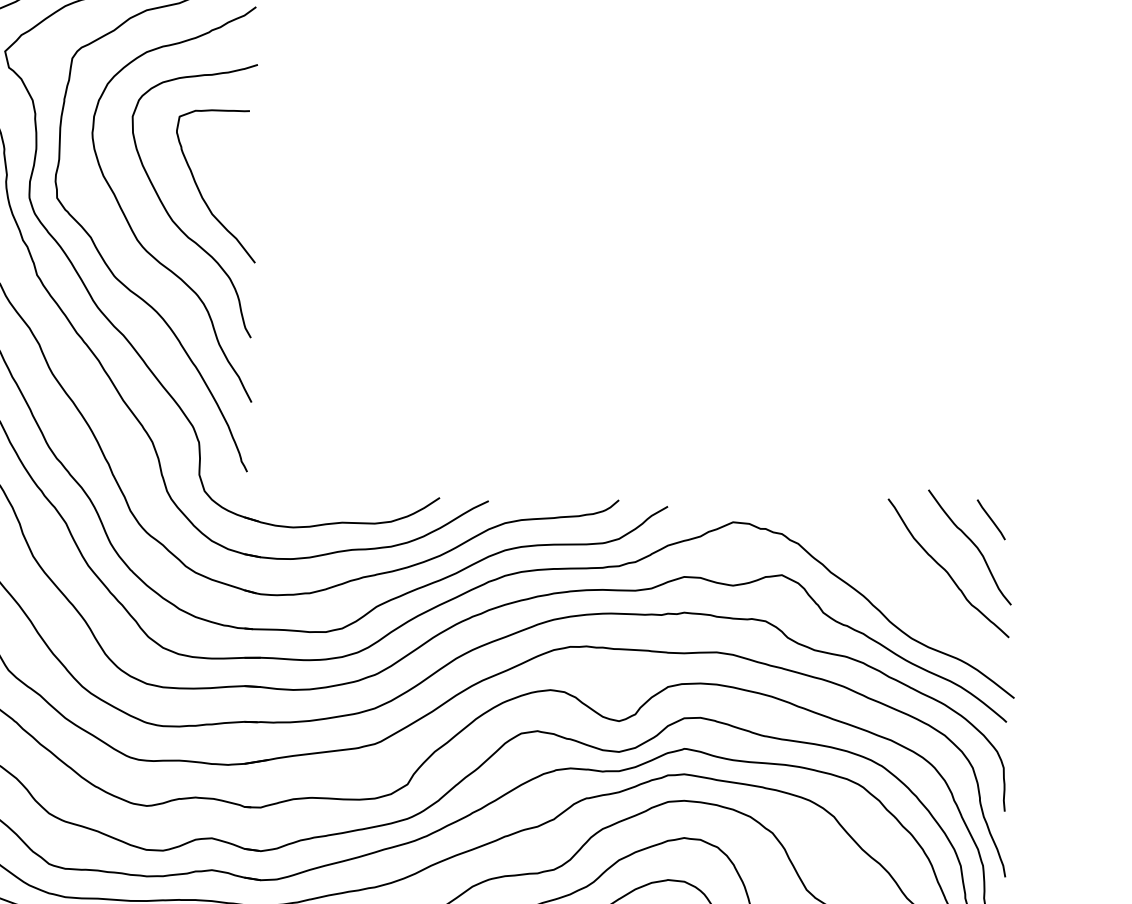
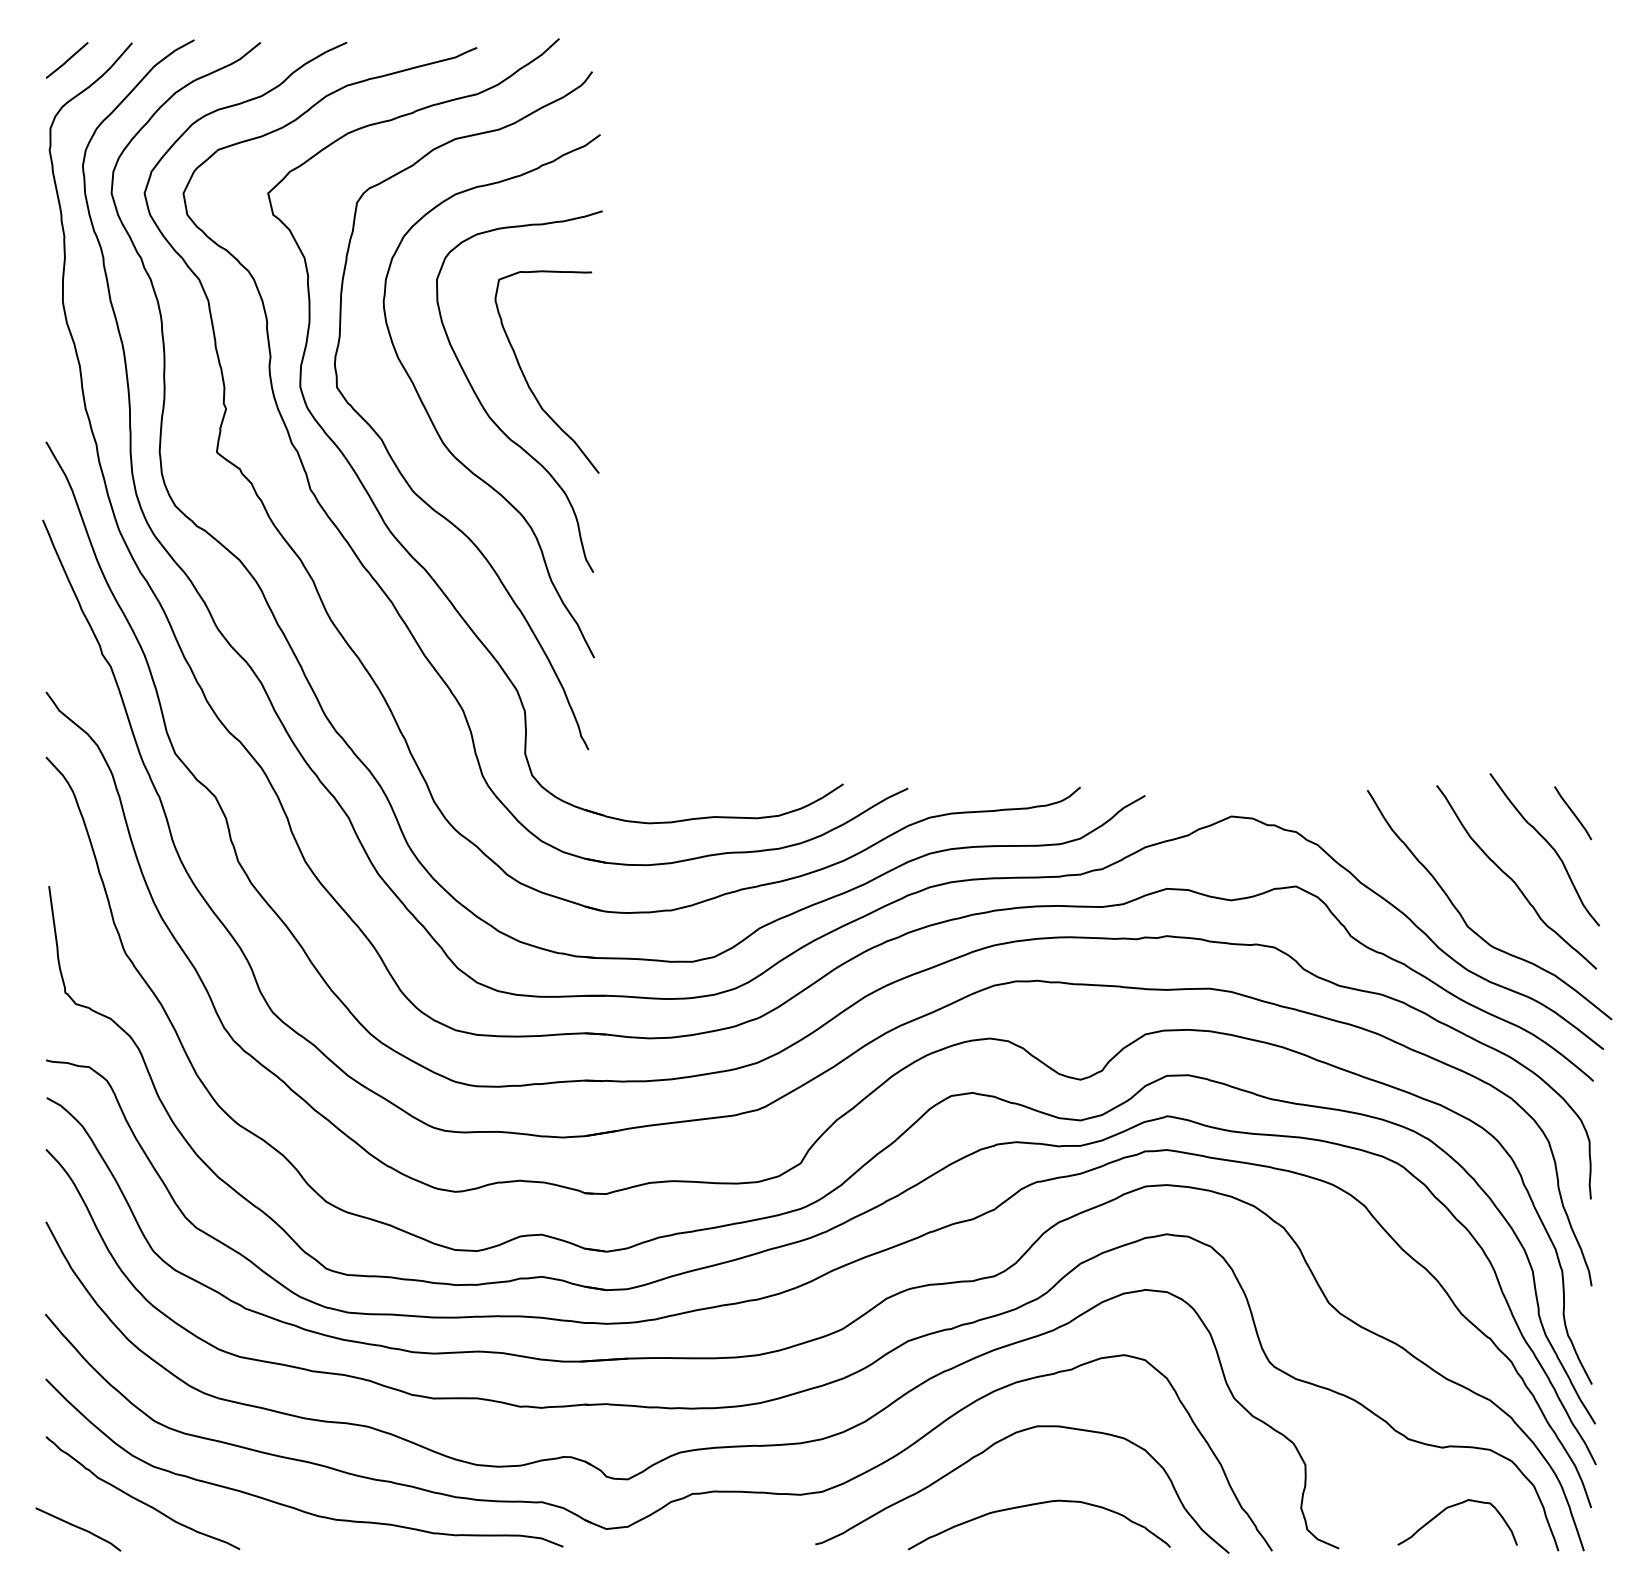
curve: (909, 600) -> (1465, 920), added

